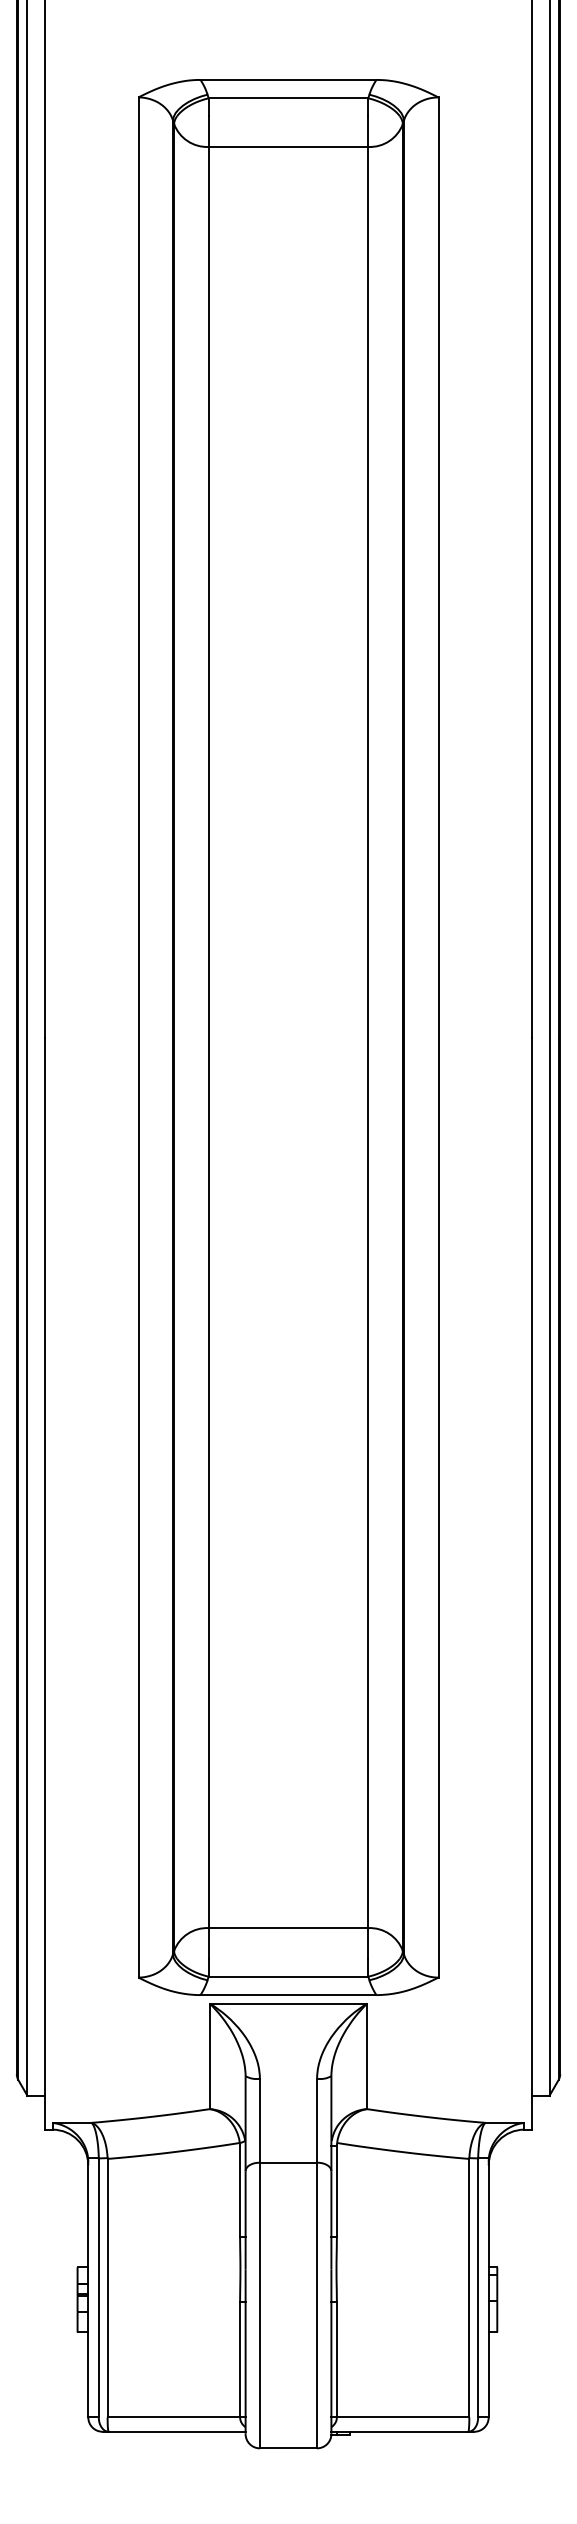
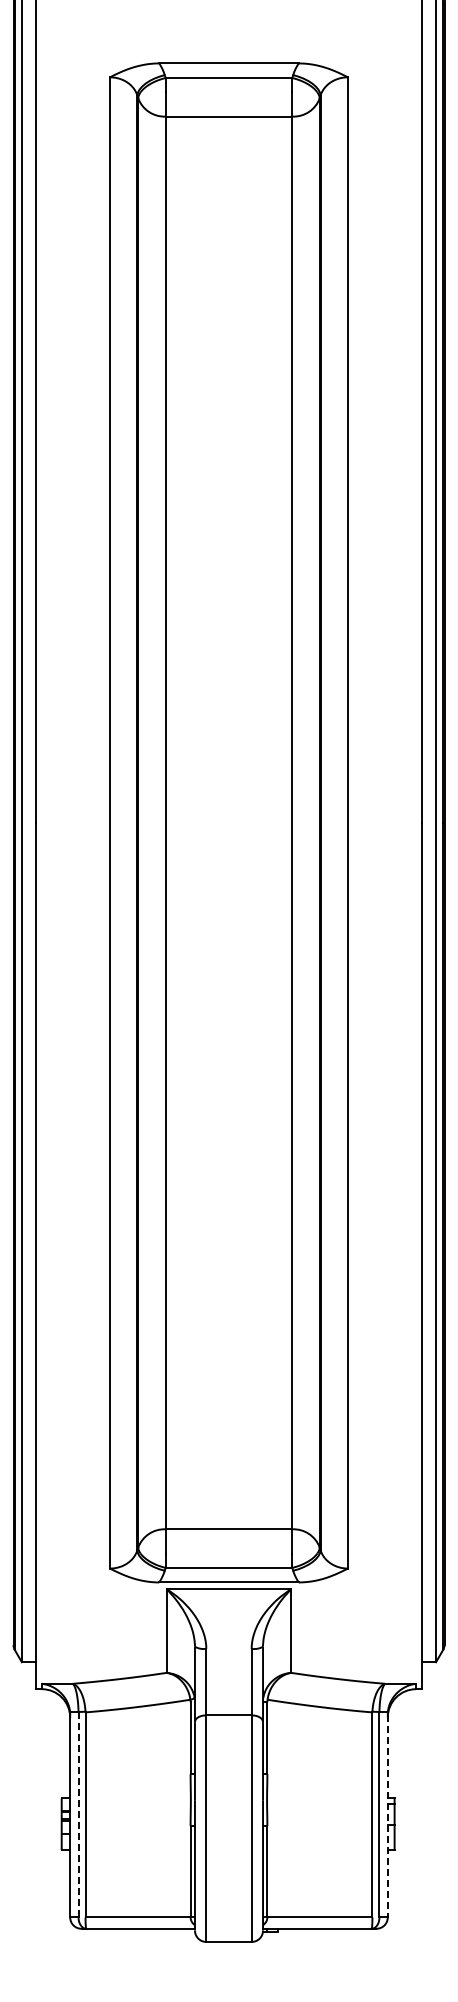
line: (98, 2287) -> (78, 1814), solid -> dashed
line: (488, 2290) -> (387, 1816), solid -> dashed

